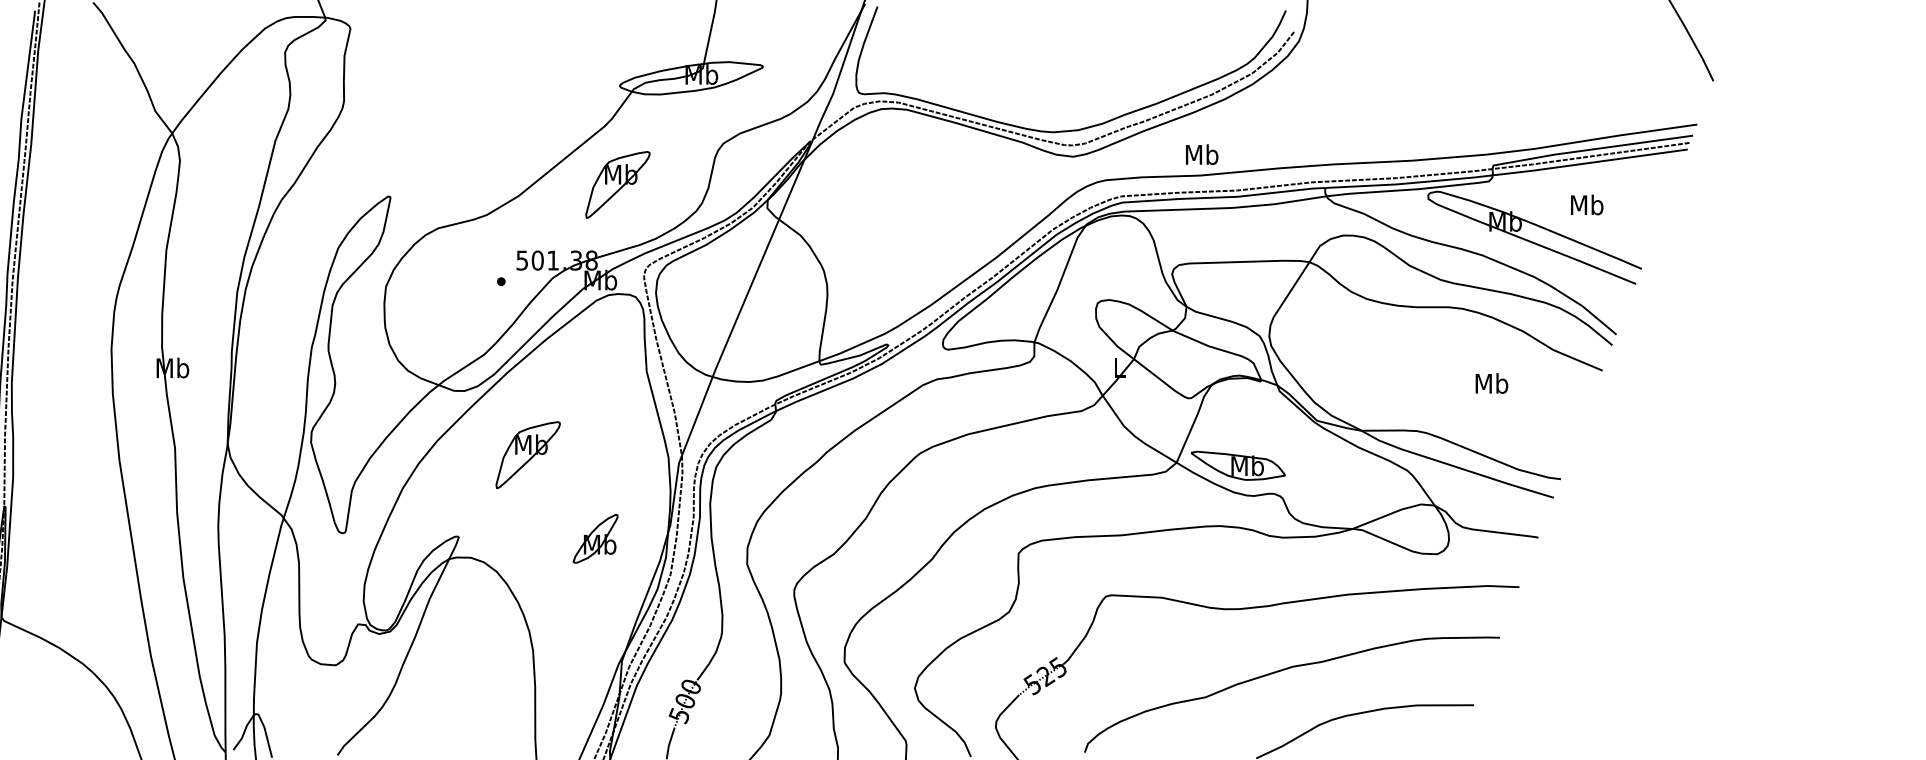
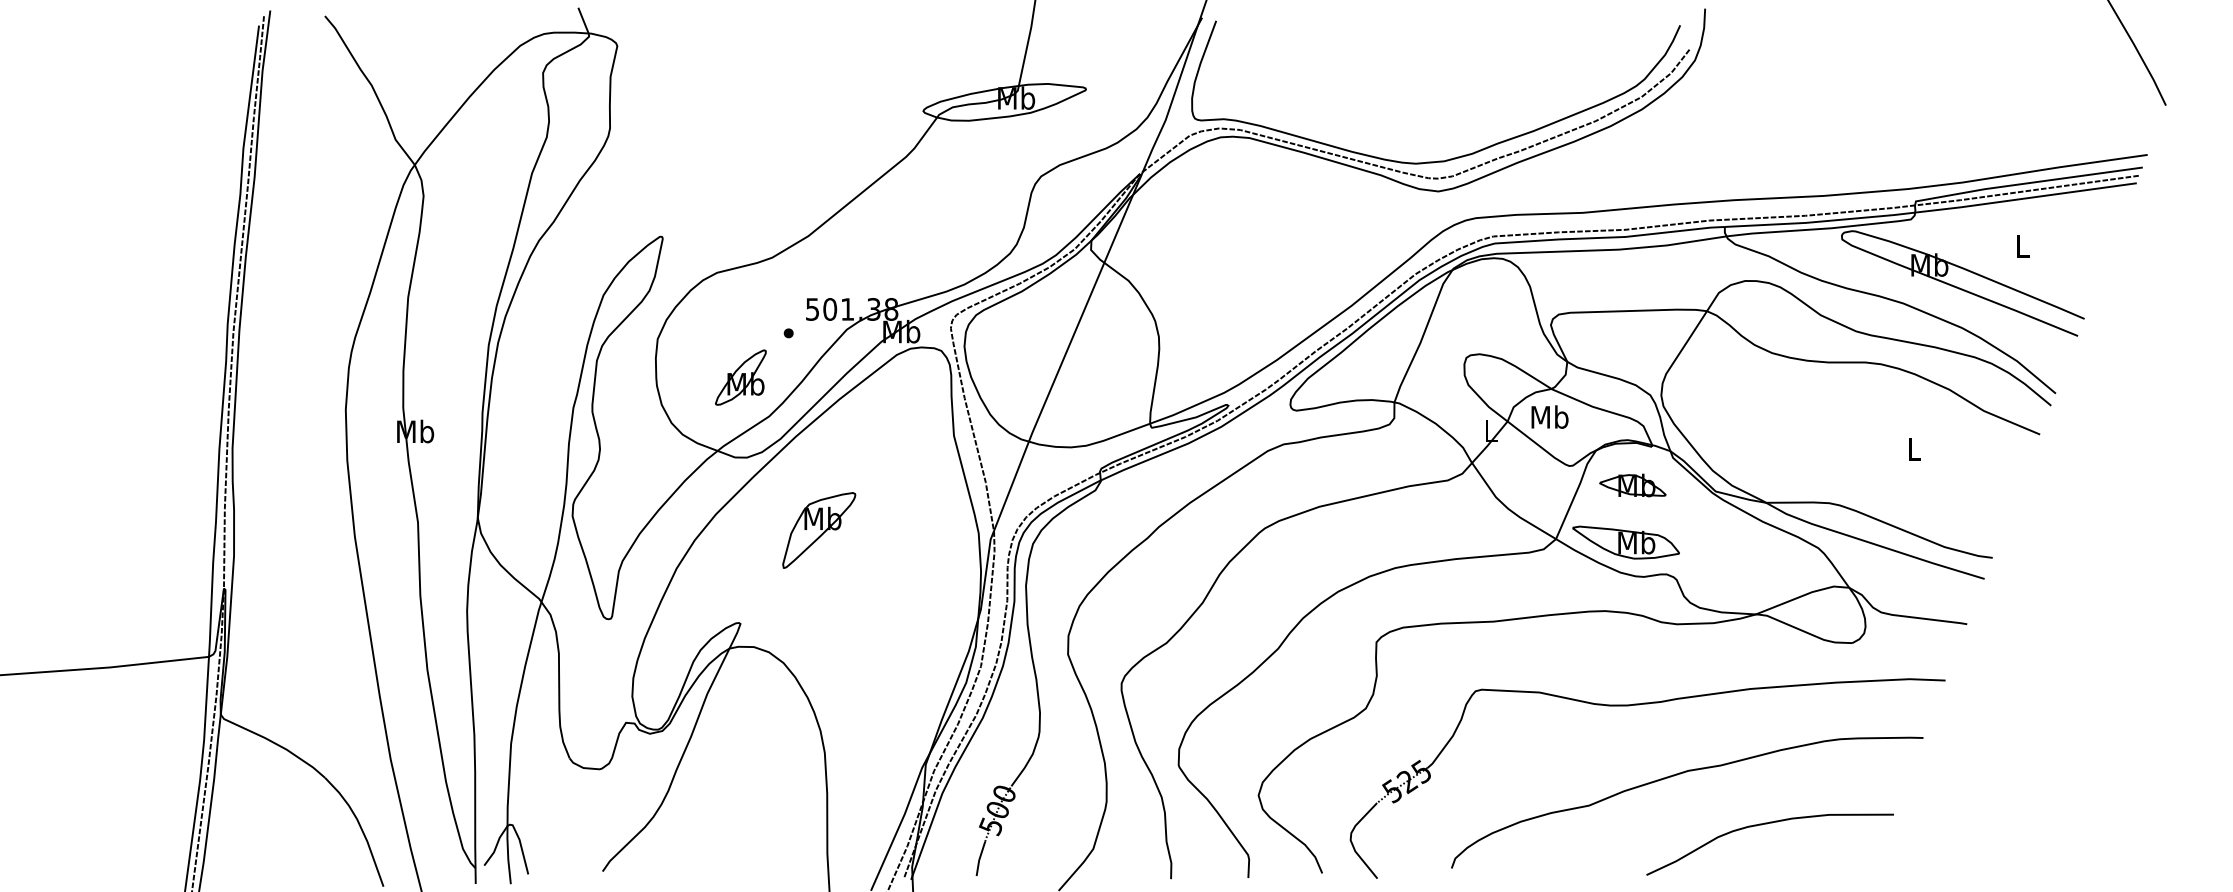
text: (1201, 154) -> (1549, 416), moved
part: (618, 184) -> (921, 223), removed
text: (1587, 204) -> (2022, 245), Mb -> L
text: (1491, 382) -> (1913, 448), Mb -> L
part: (1243, 415) -> (1632, 485), added
part: (595, 538) -> (740, 377), moved

